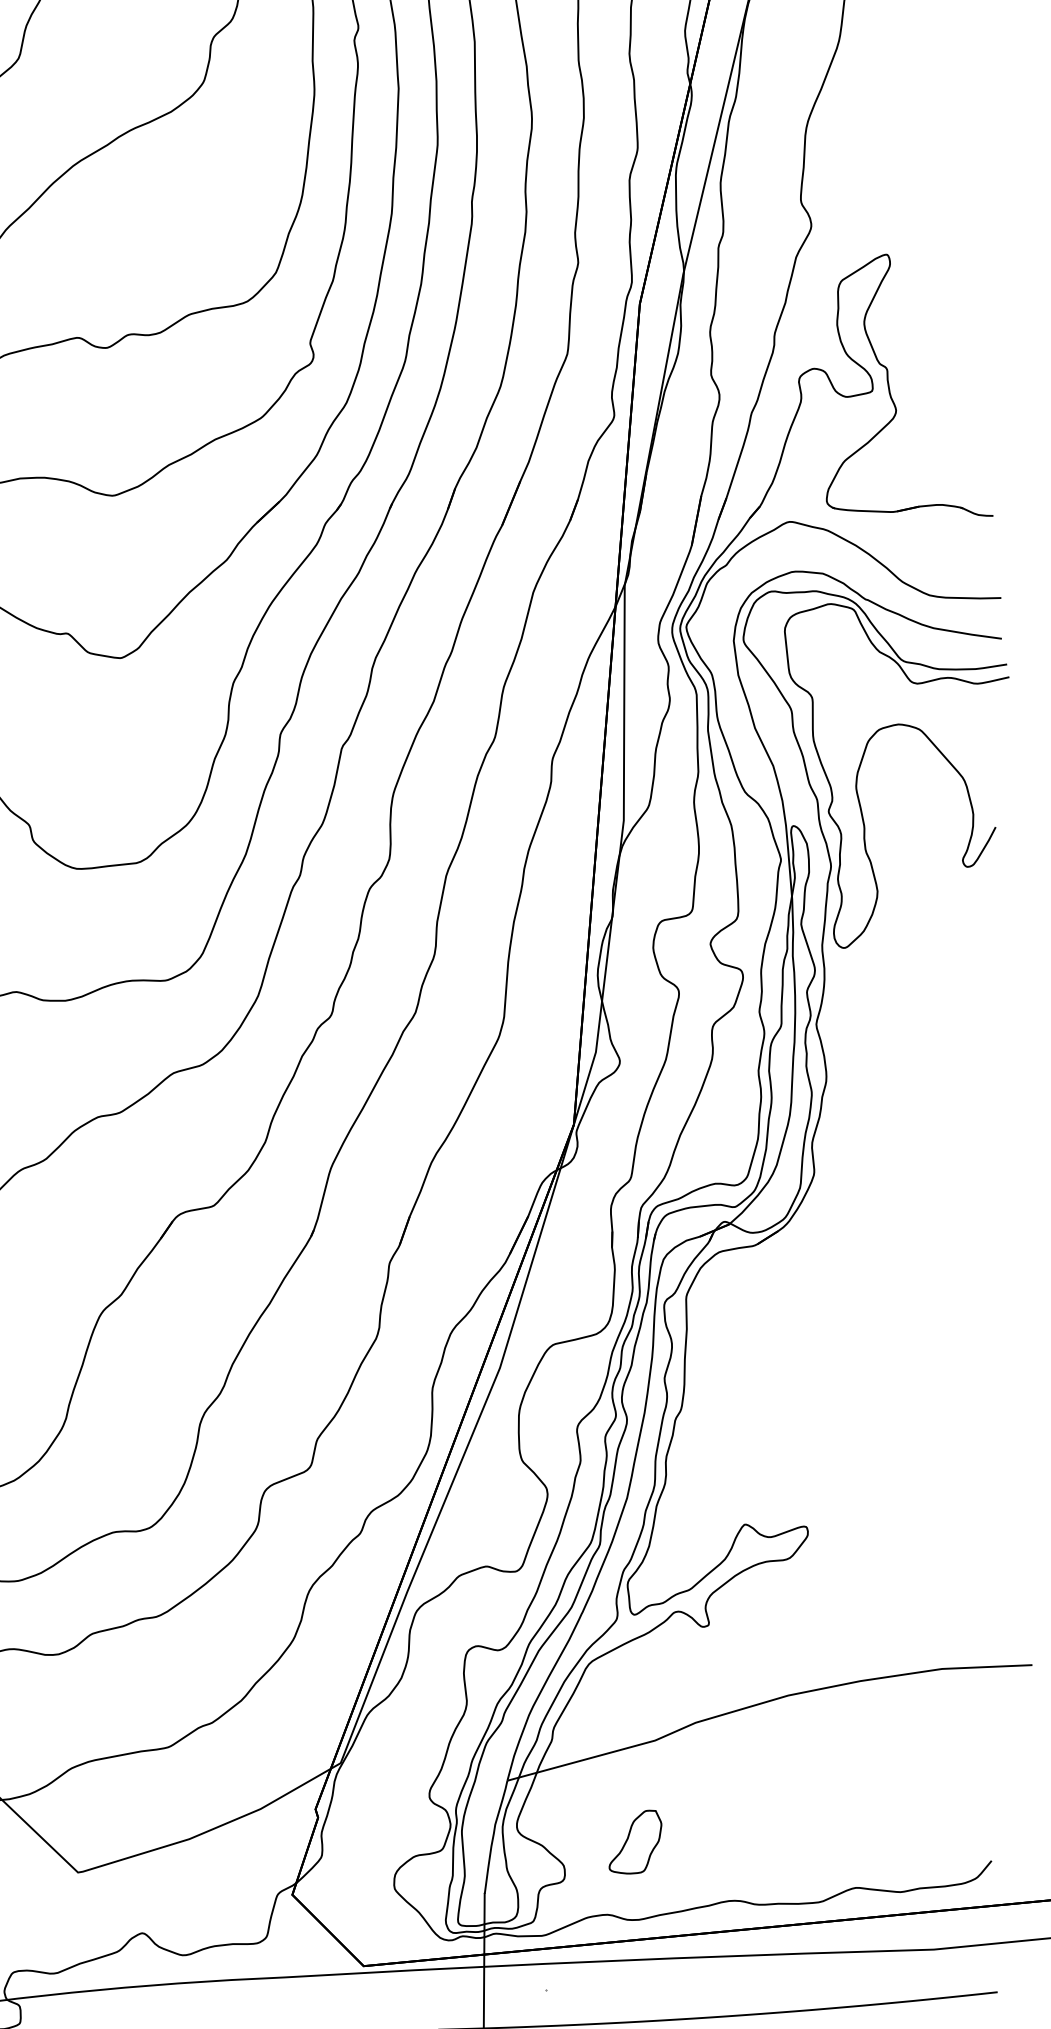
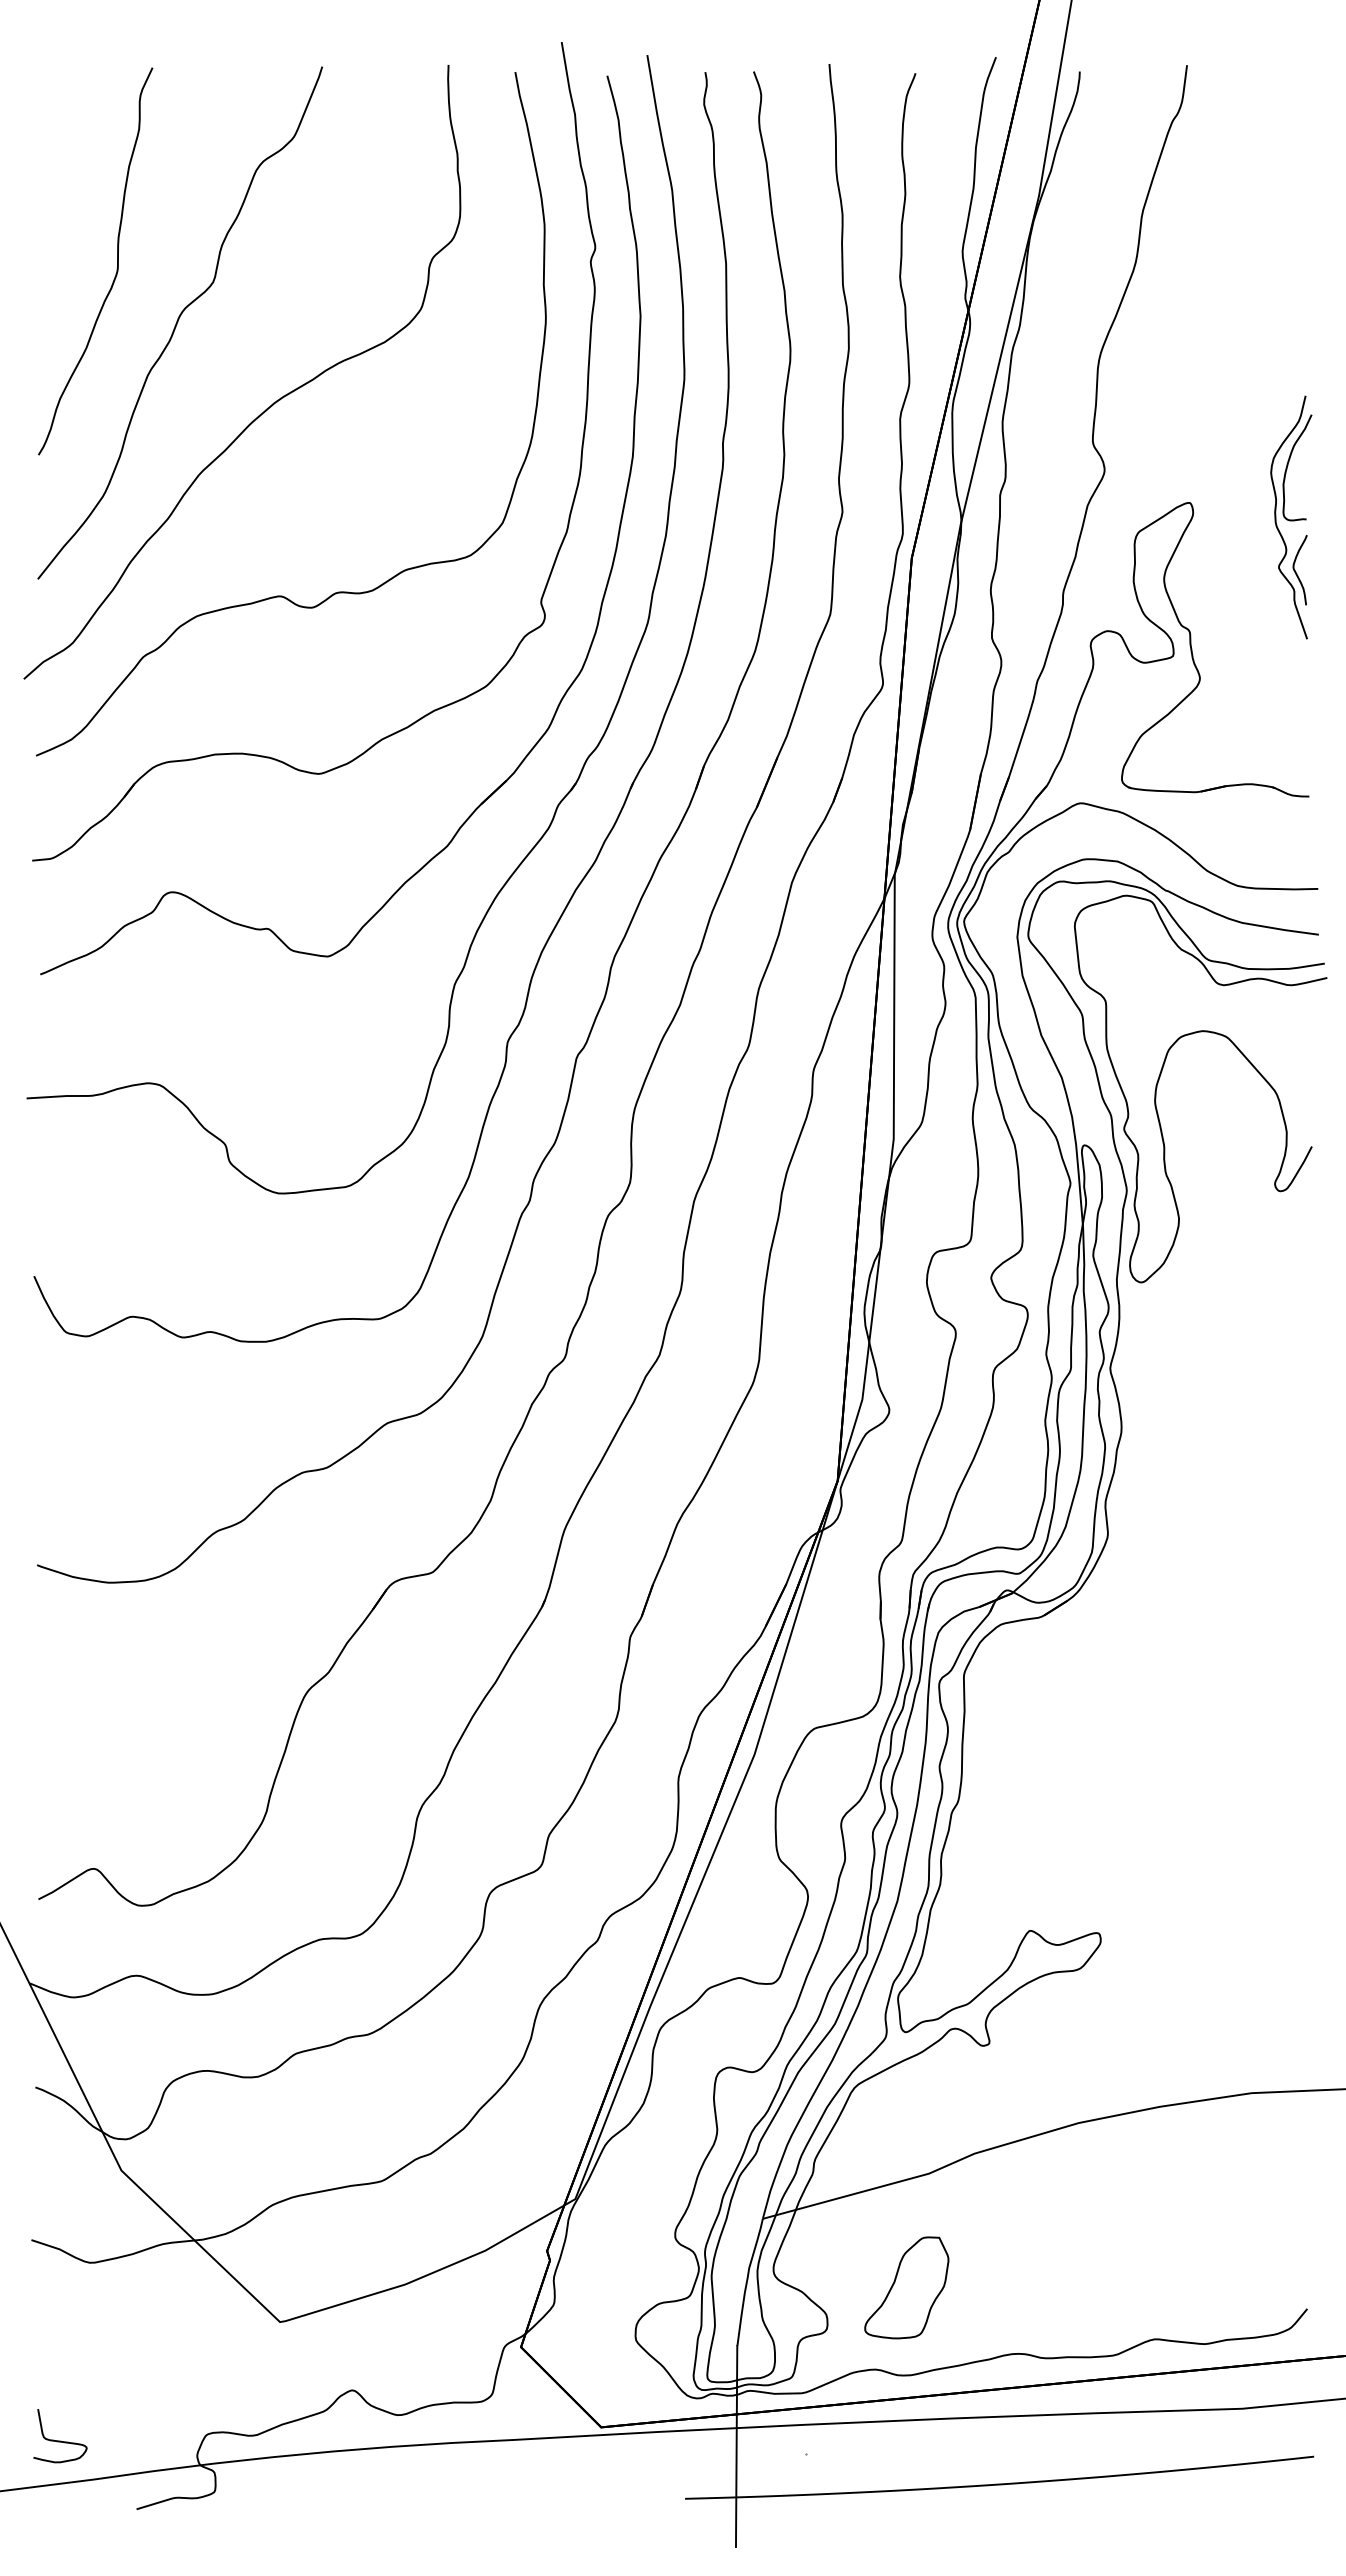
part: (977, 267) -> (1291, 517), added
part: (635, 1841) -> (906, 2287), size x1.43

